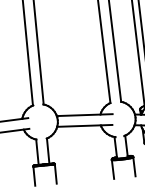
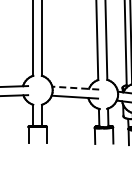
line: (84, 115) -> (75, 88), solid -> dashed

